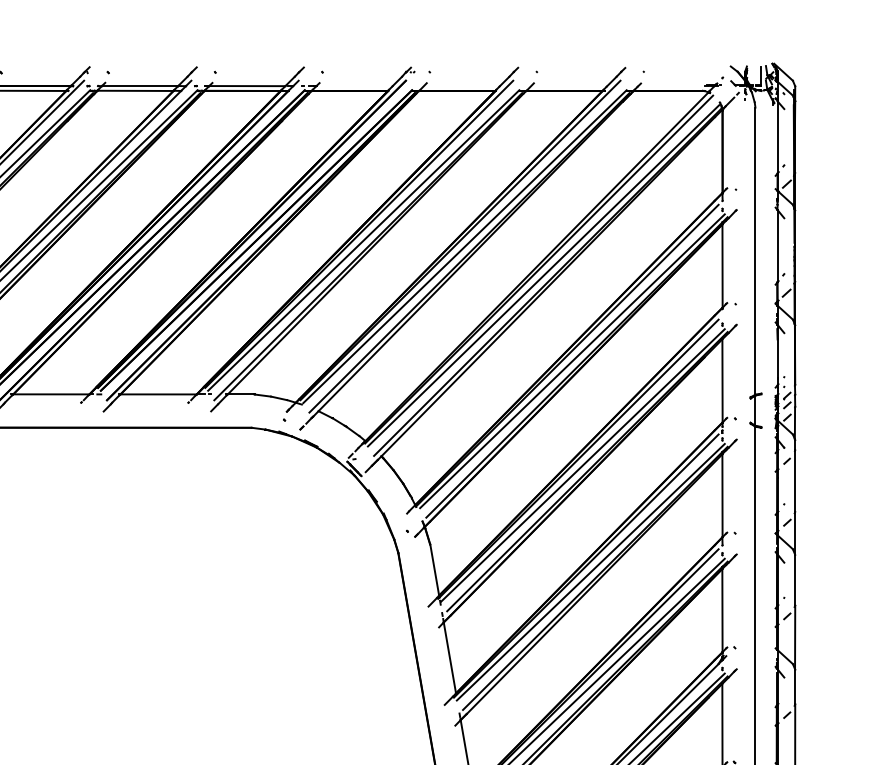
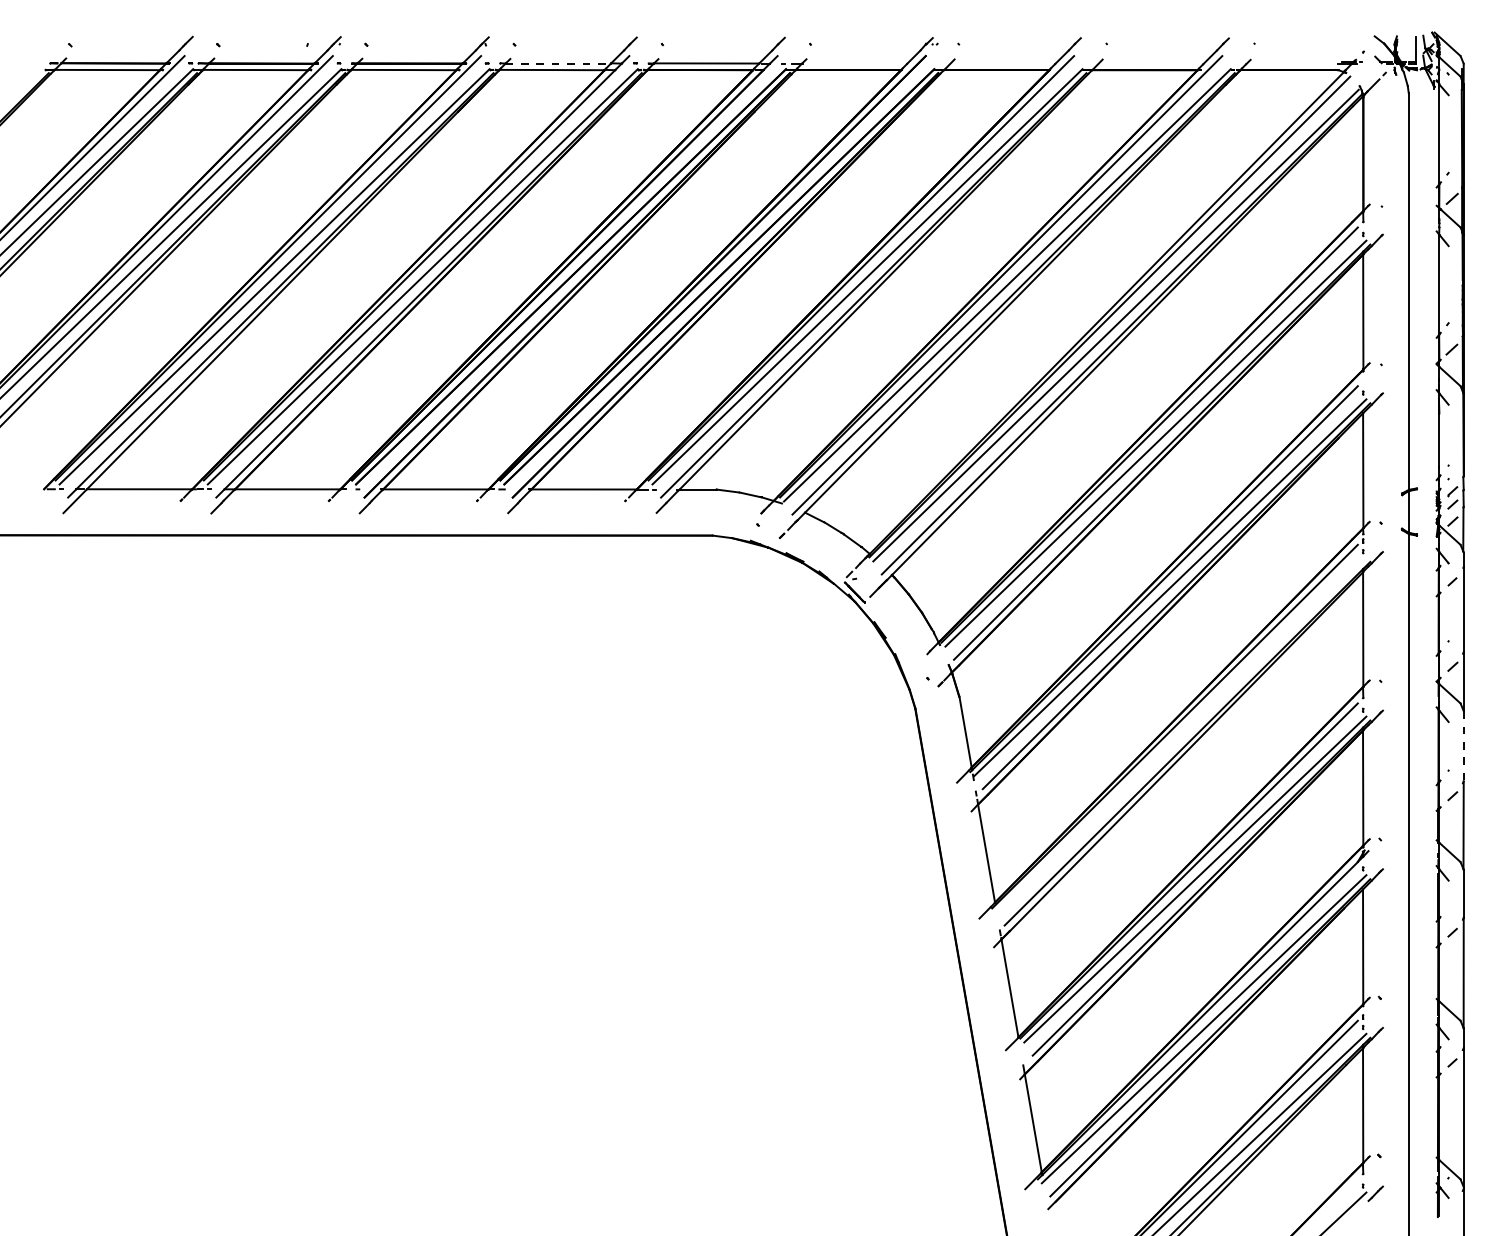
line: (140, 86) -> (558, 63), solid -> dashed
line: (590, 571) -> (1181, 734), removed
line: (795, 580) -> (1463, 746), solid -> dashed

